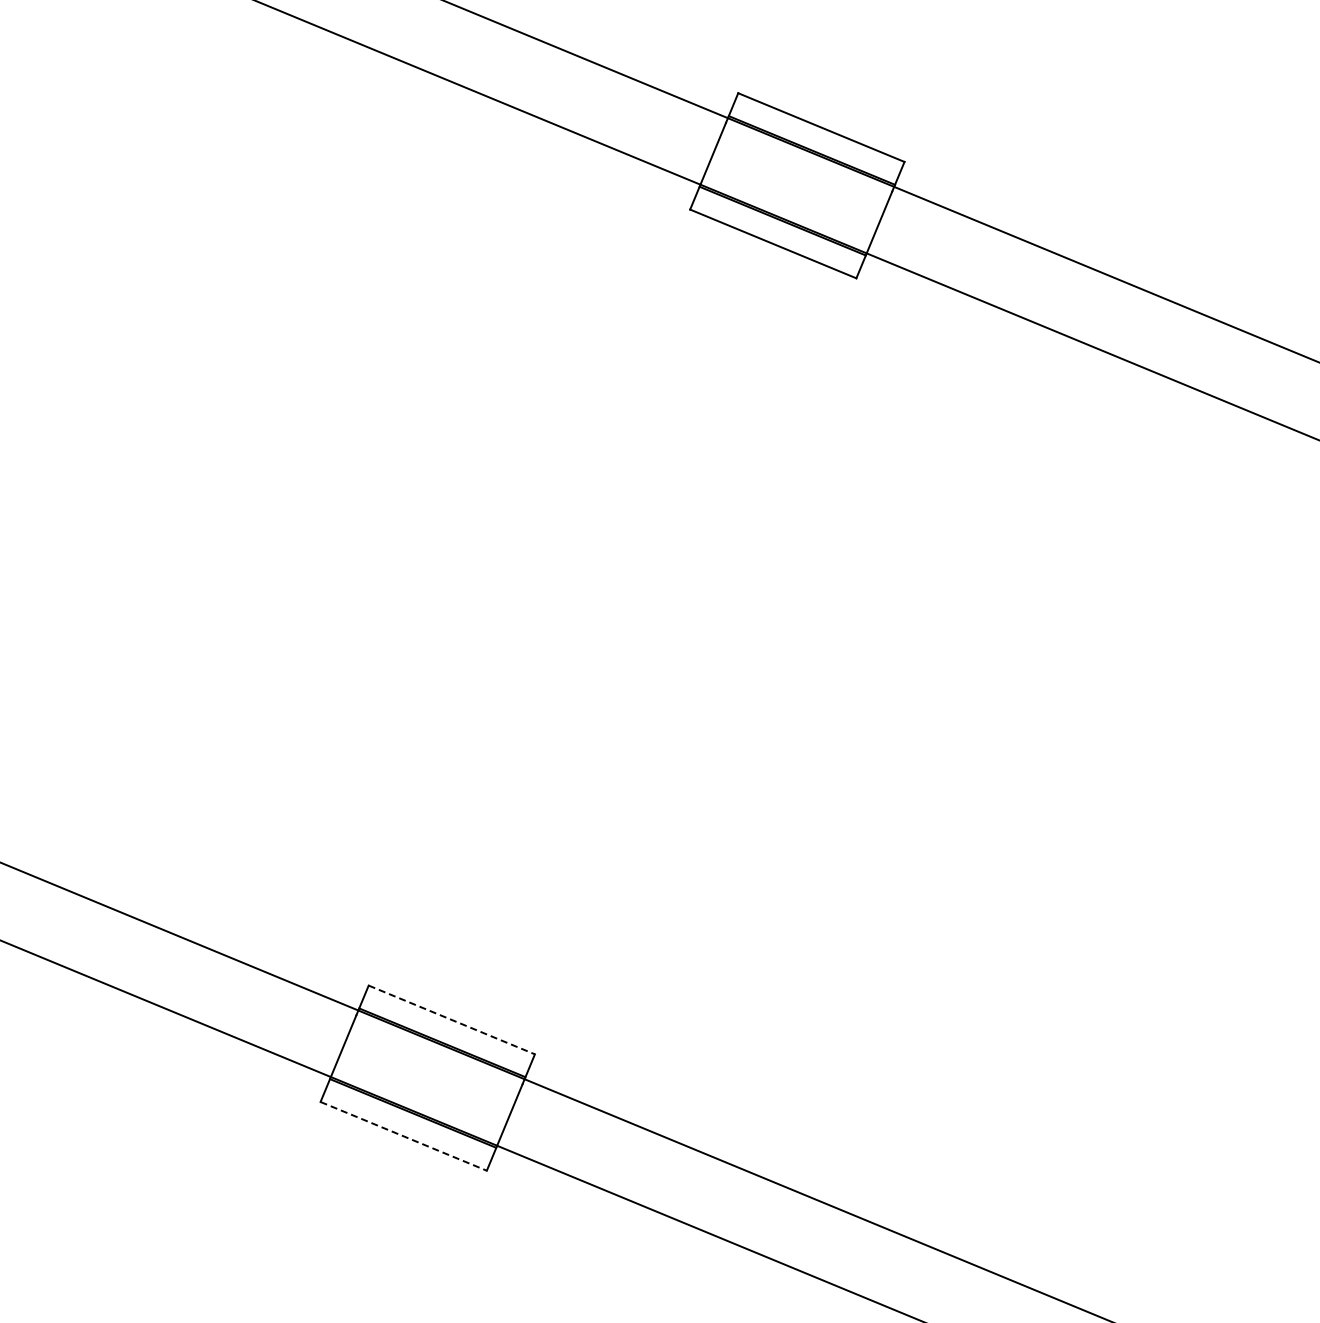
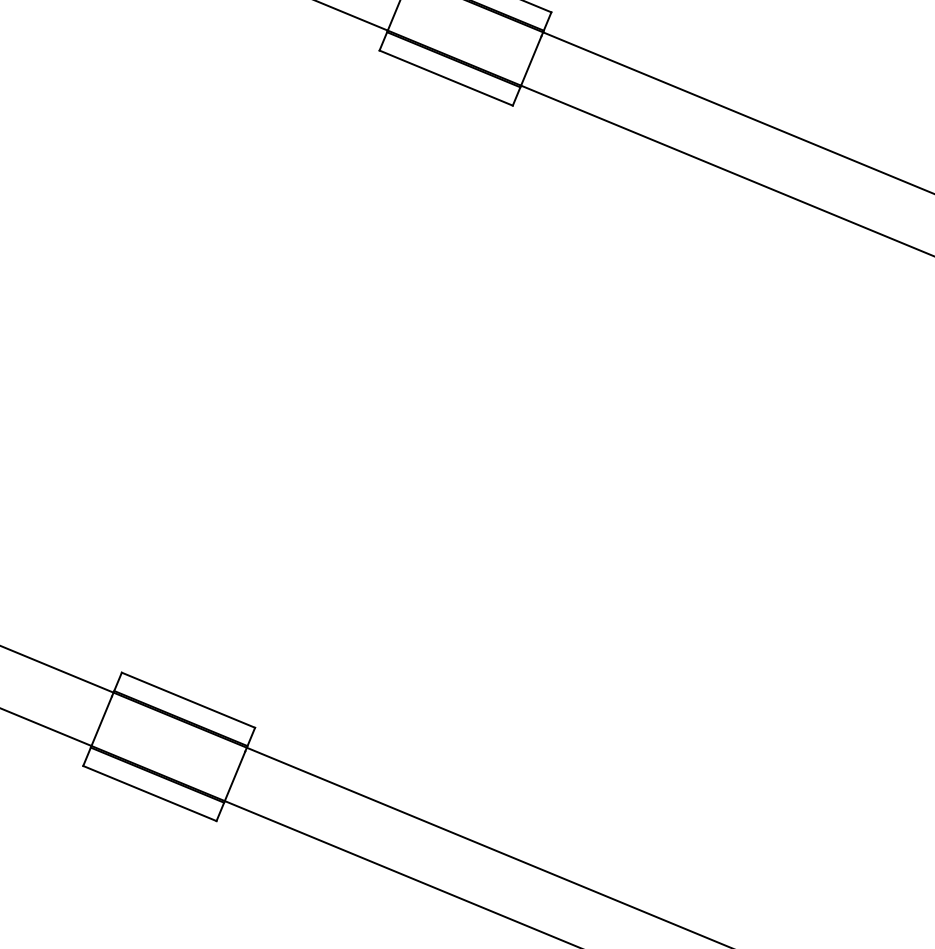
line: (451, 1019) -> (188, 699), dashed -> solid
line: (403, 1136) -> (149, 793), dashed -> solid

